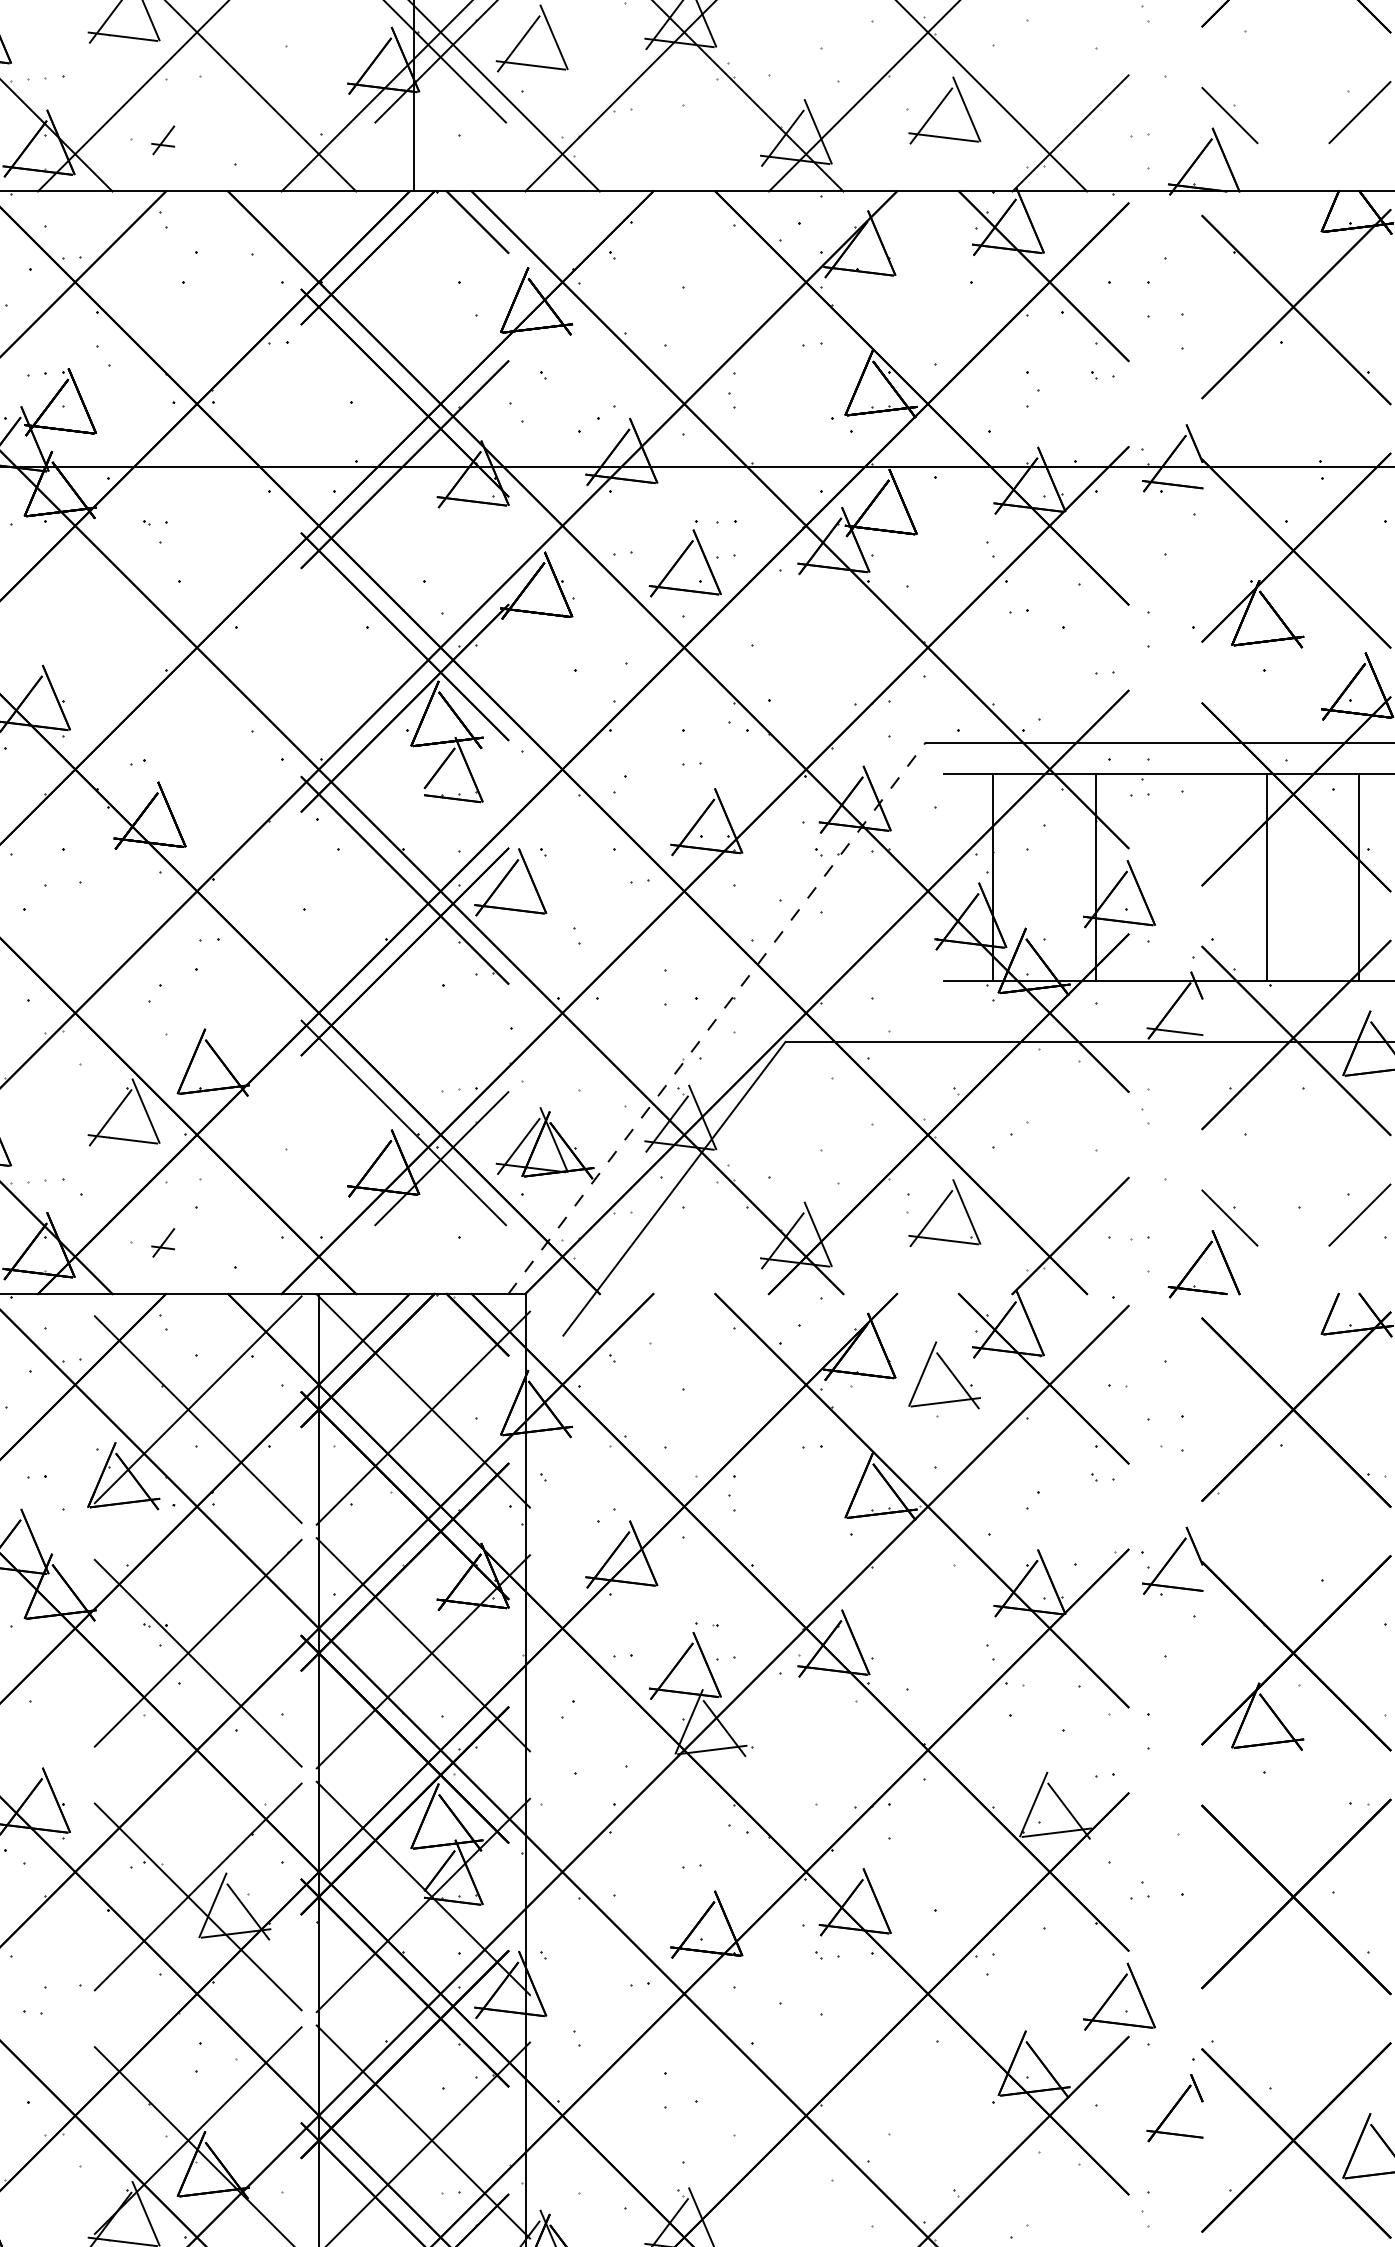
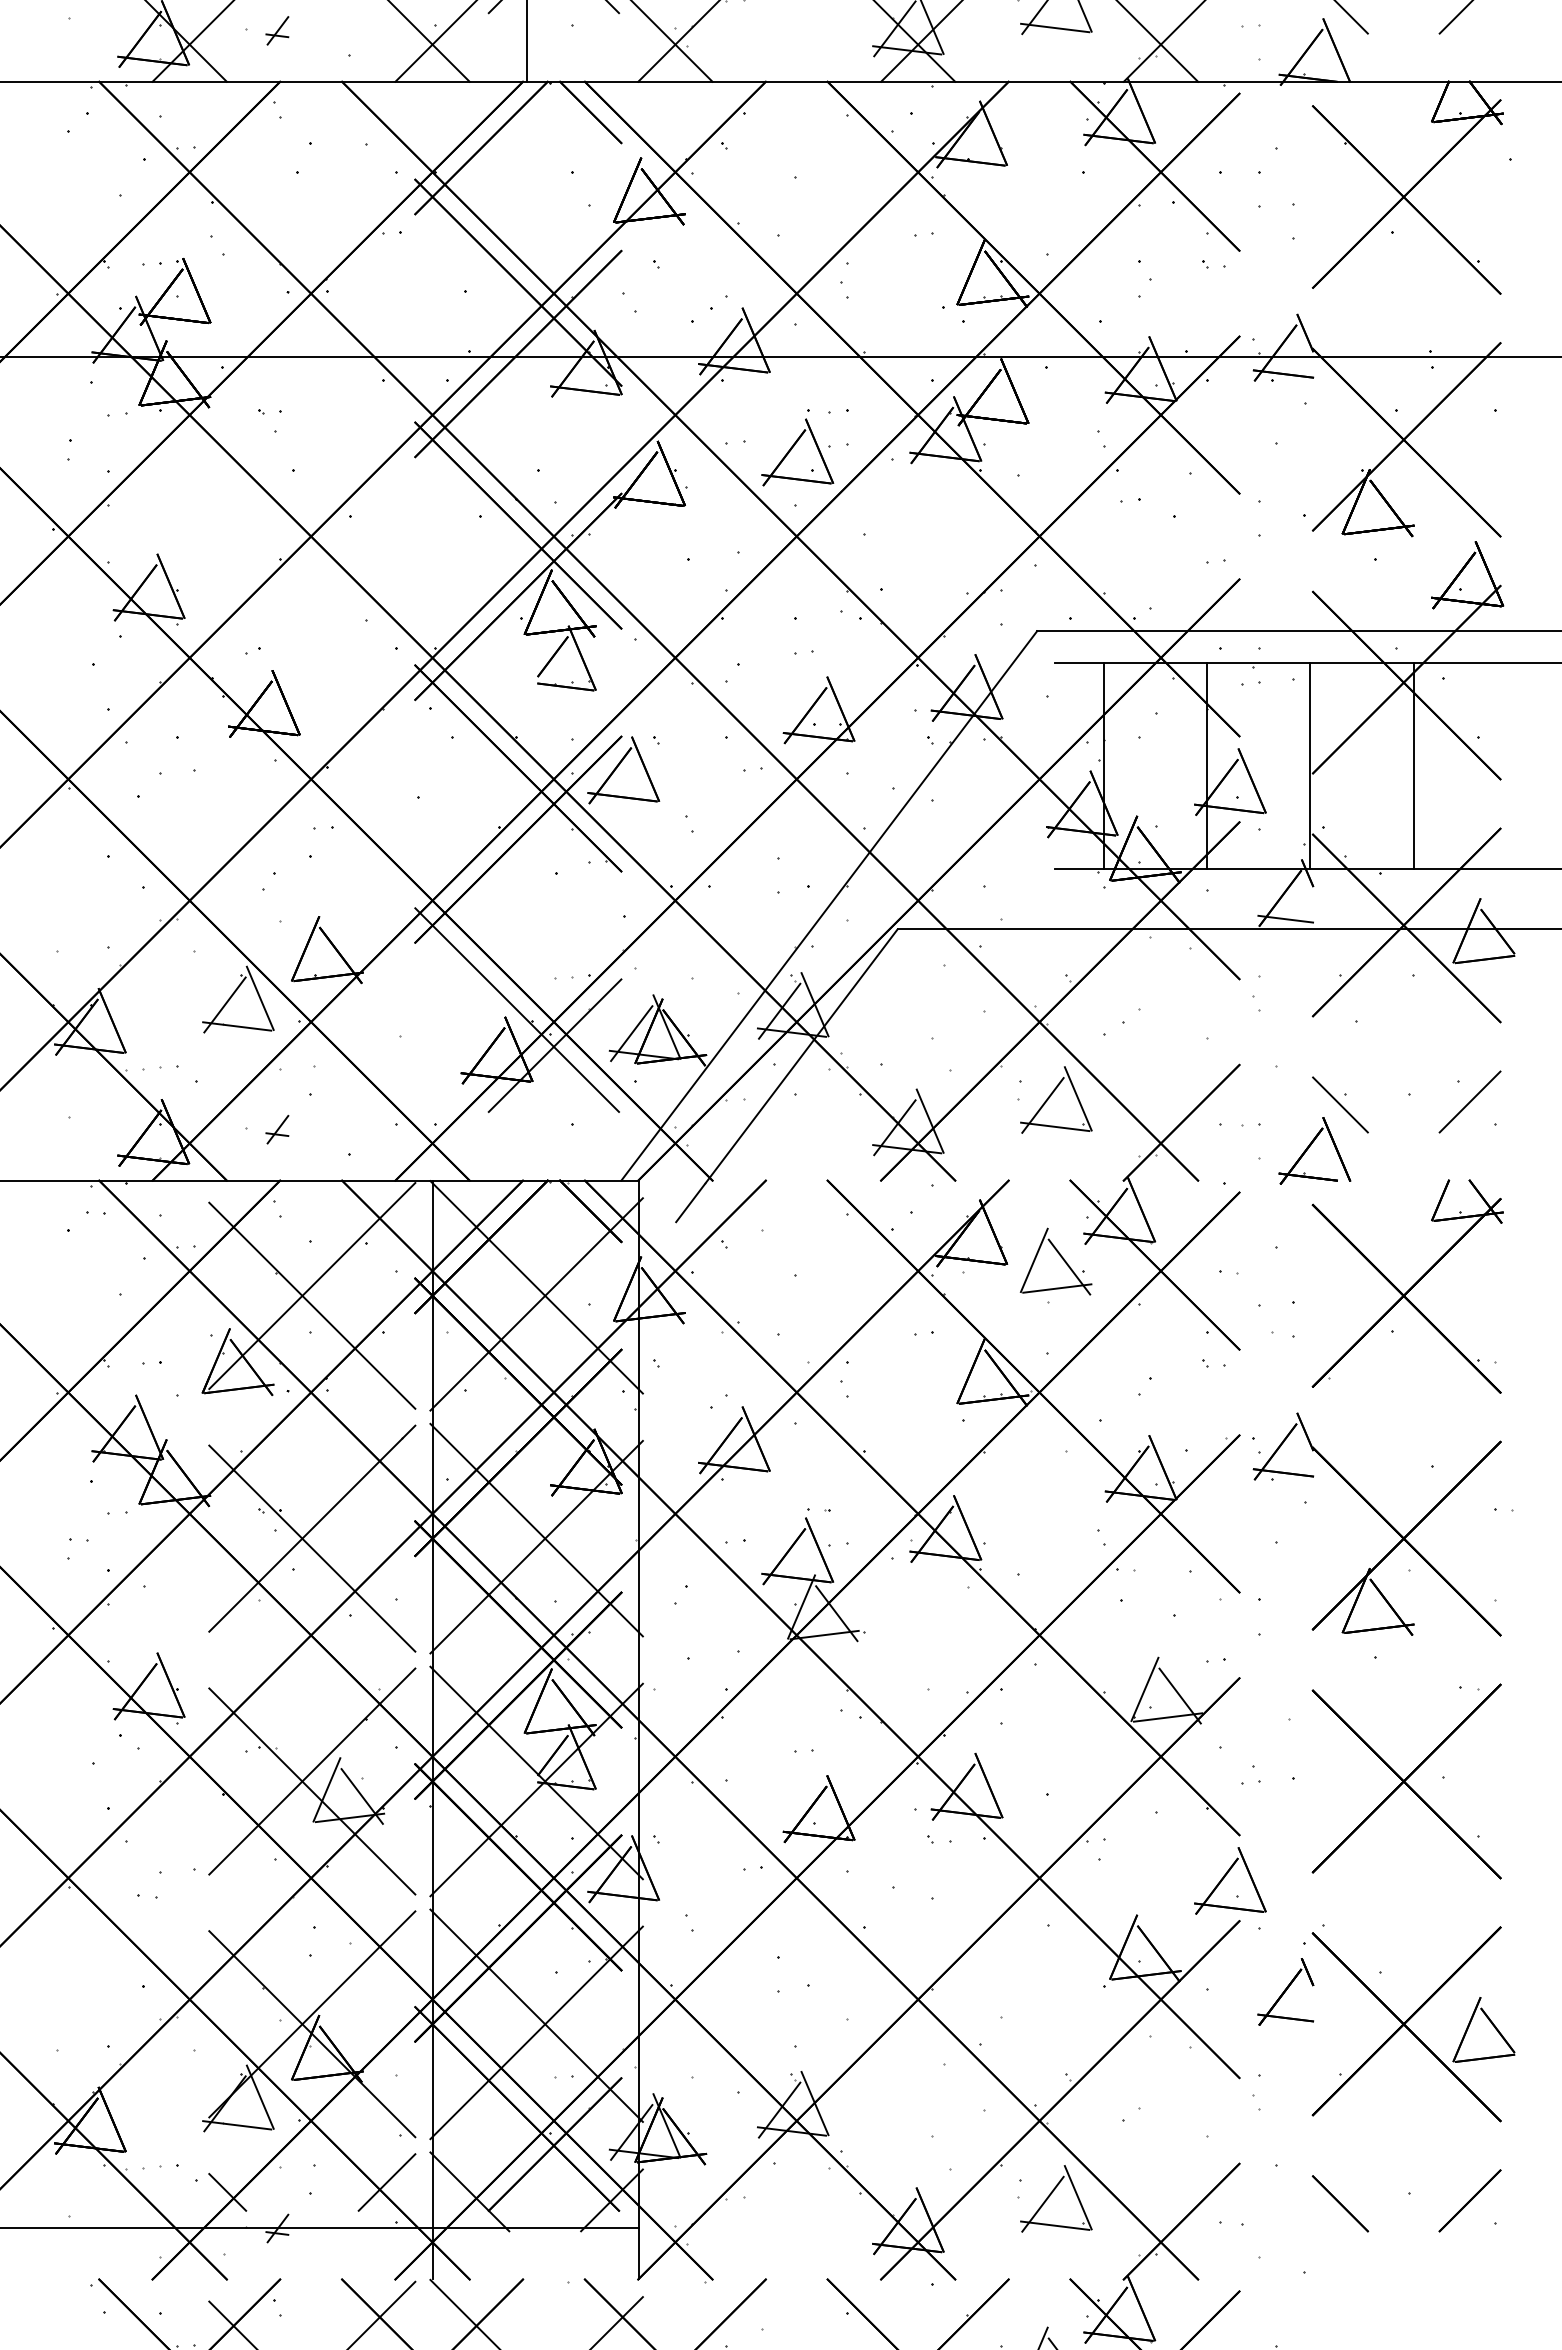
line: (1267, 877) -> (1310, 765), moved
line: (1359, 877) -> (1413, 765), moved
line: (717, 1017) -> (829, 905), dashed -> solid

